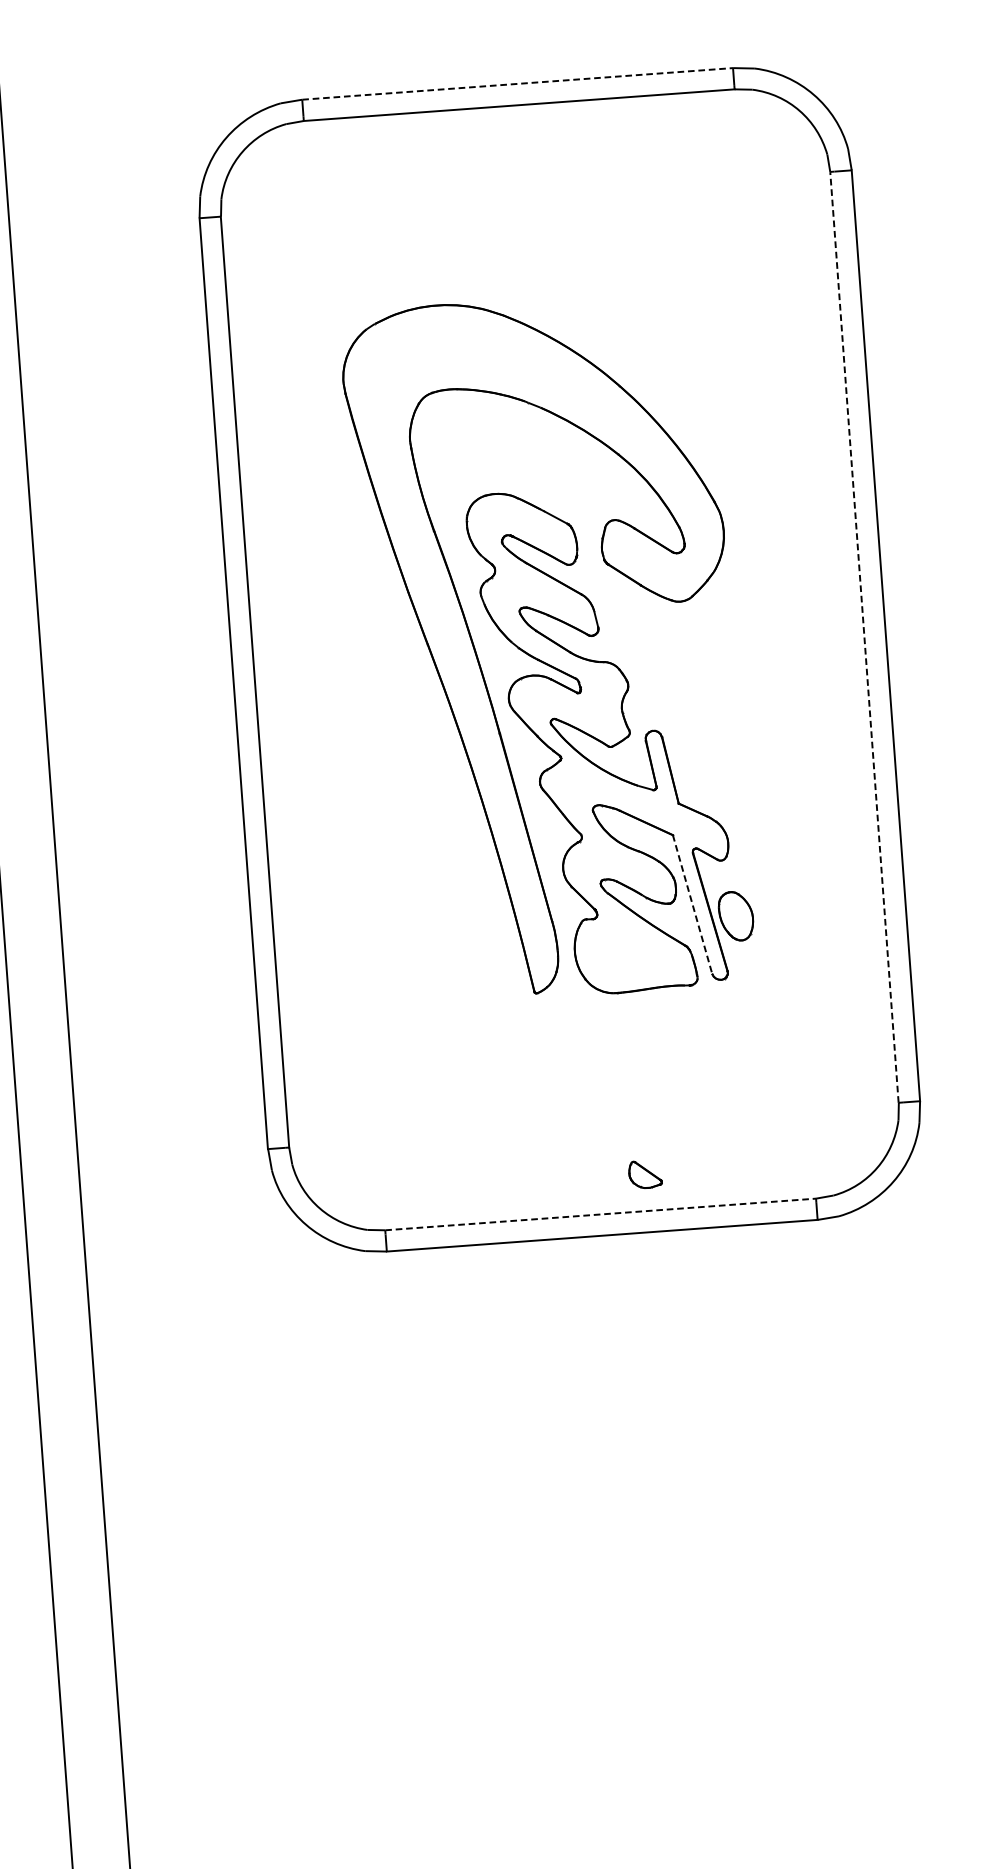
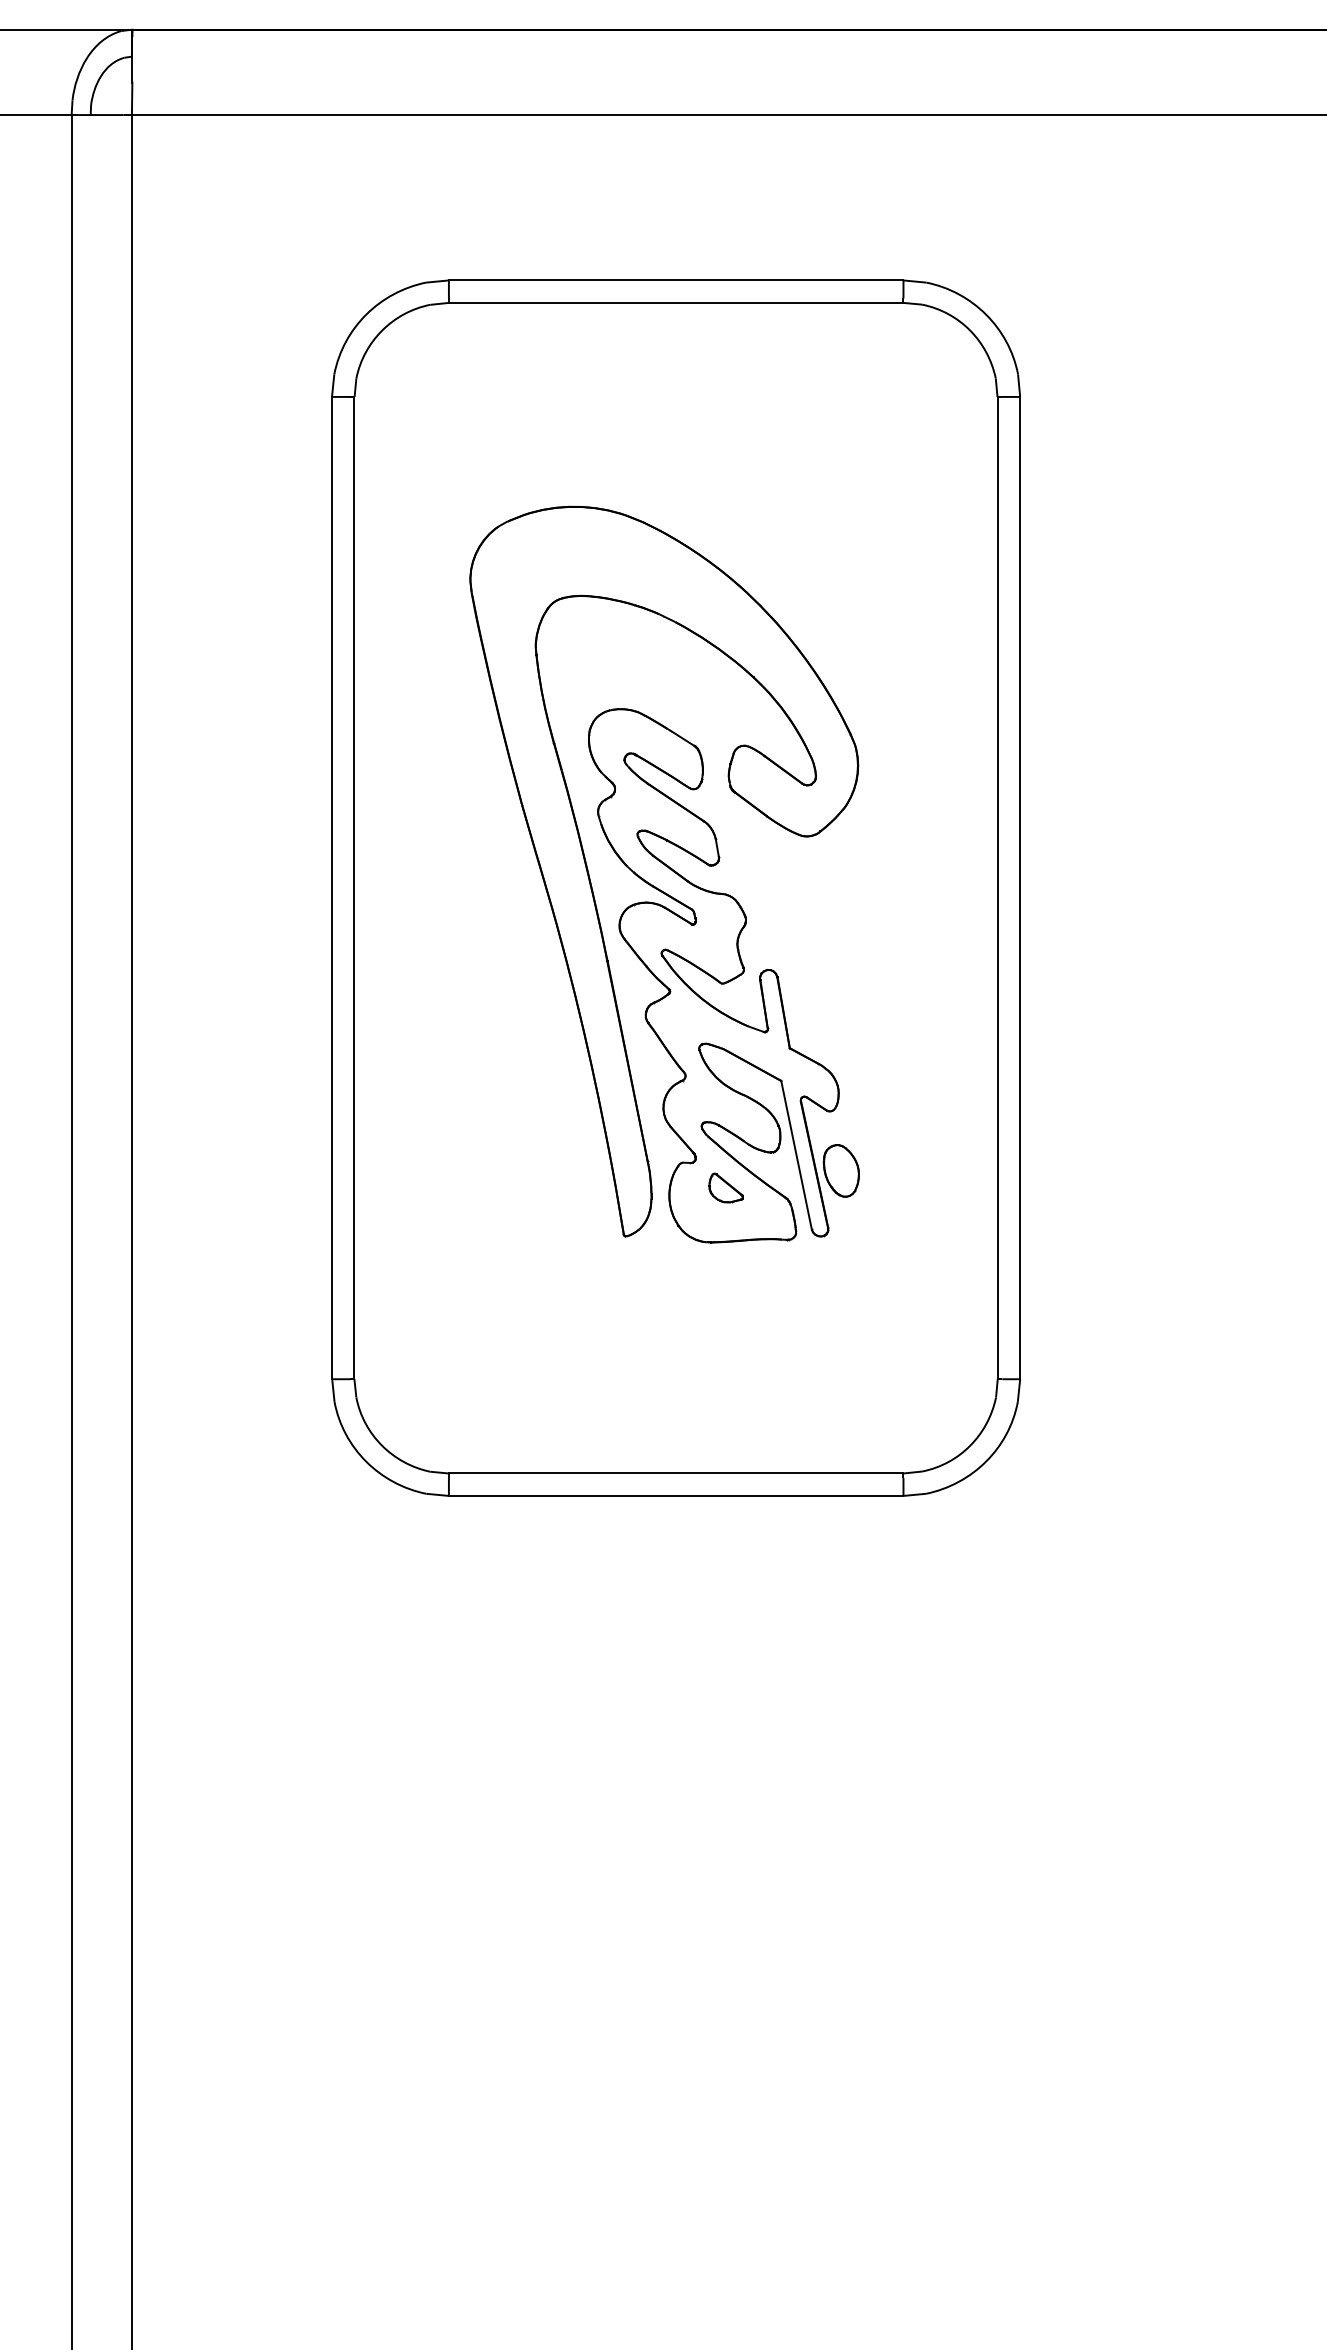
line: (517, 83) -> (676, 280), dashed -> solid
line: (864, 636) -> (997, 887), dashed -> solid
line: (692, 904) -> (796, 1155), dashed -> solid
part: (644, 1174) -> (725, 1187), moved
line: (600, 1214) -> (676, 1473), dashed -> solid

